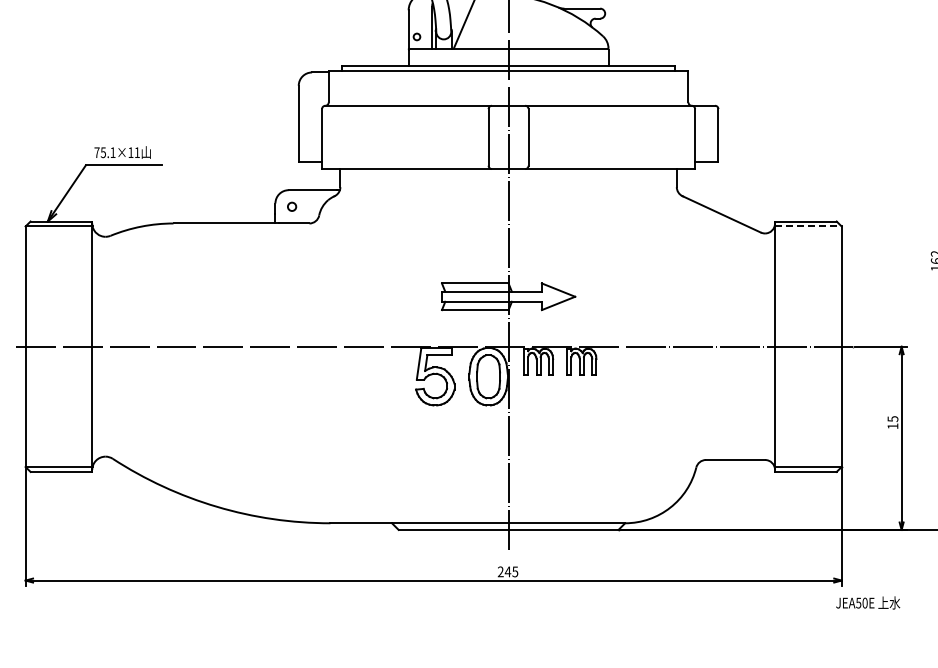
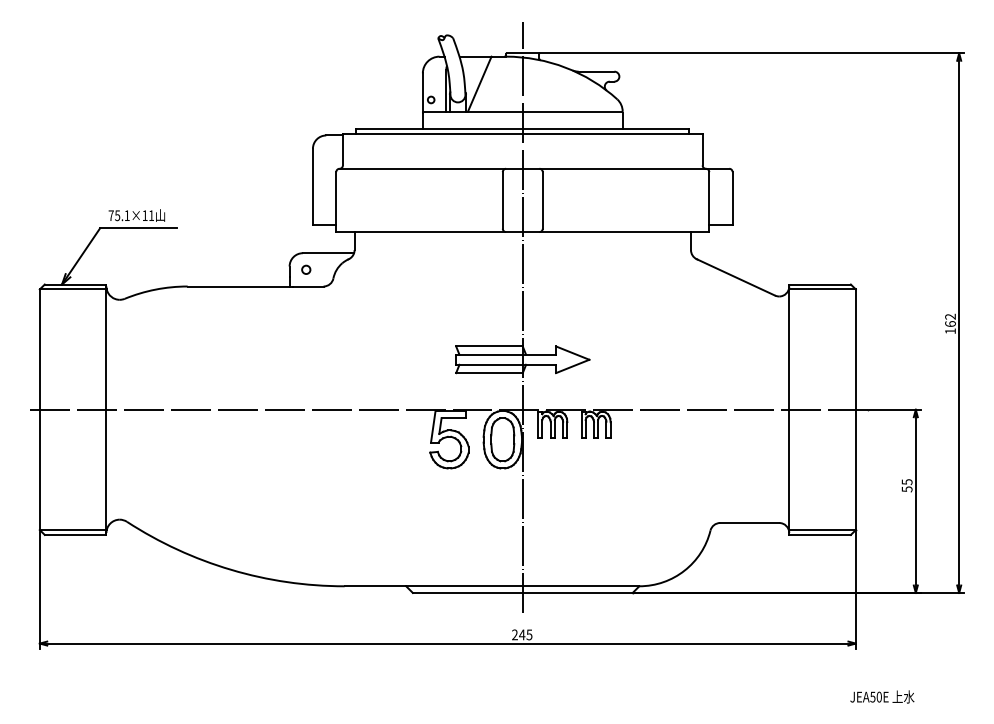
line: (808, 226) -> (822, 289), dashed -> solid
text: (892, 426) -> (906, 489), 15 -> 55
text: (868, 602) -> (882, 696), moved

